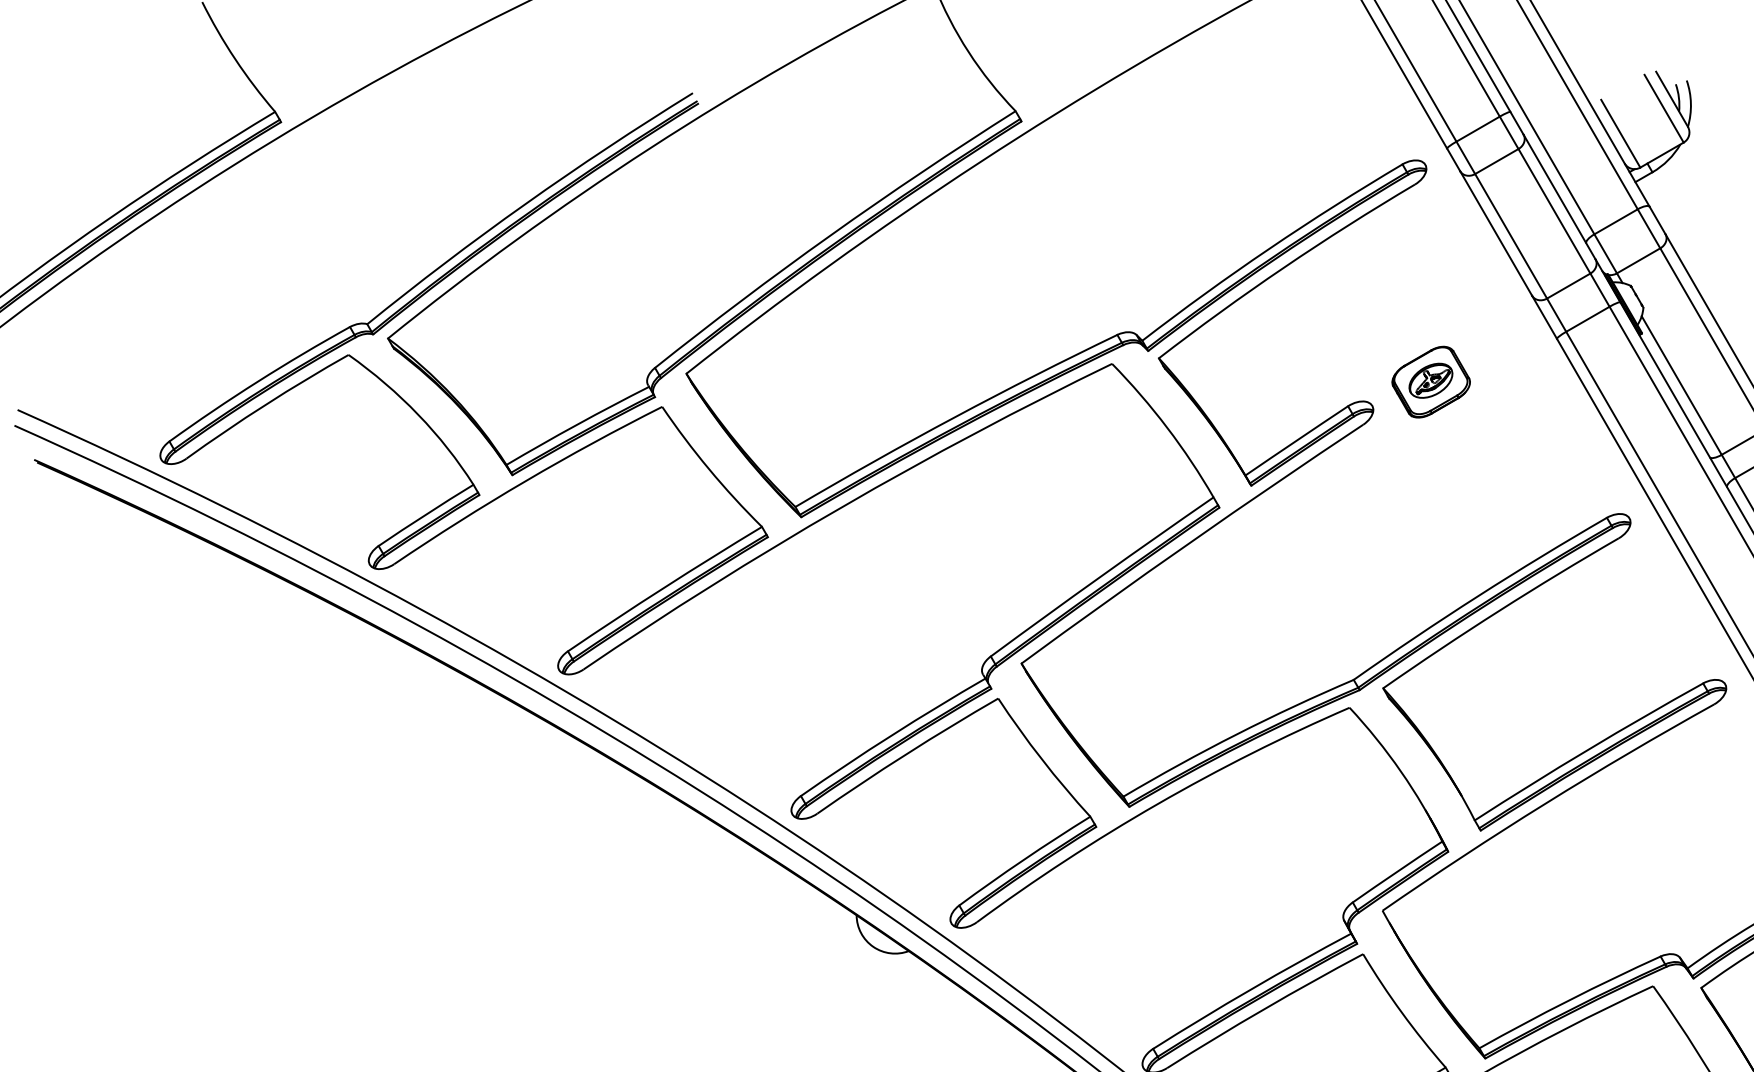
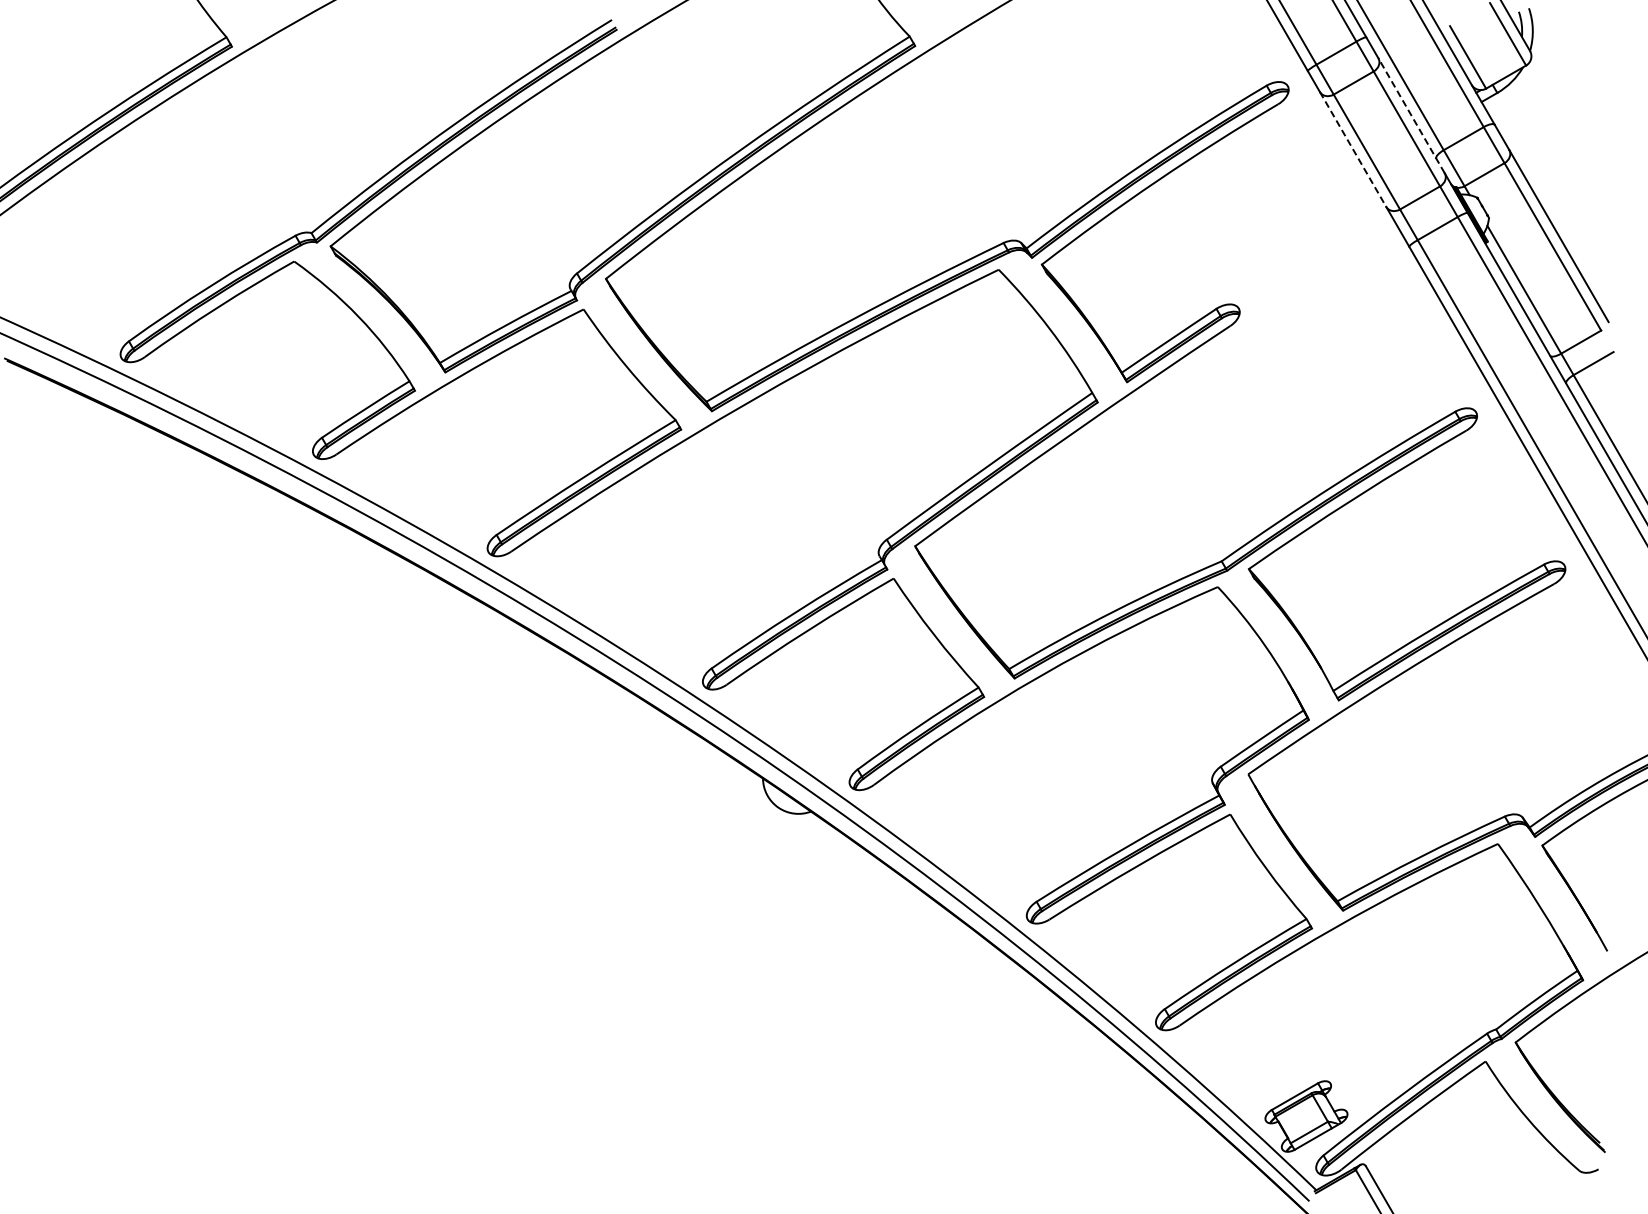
line: (1559, 196) -> (1411, 115), solid -> dashed
line: (1496, 233) -> (1353, 149), solid -> dashed
part: (1430, 382) -> (1292, 286), removed

